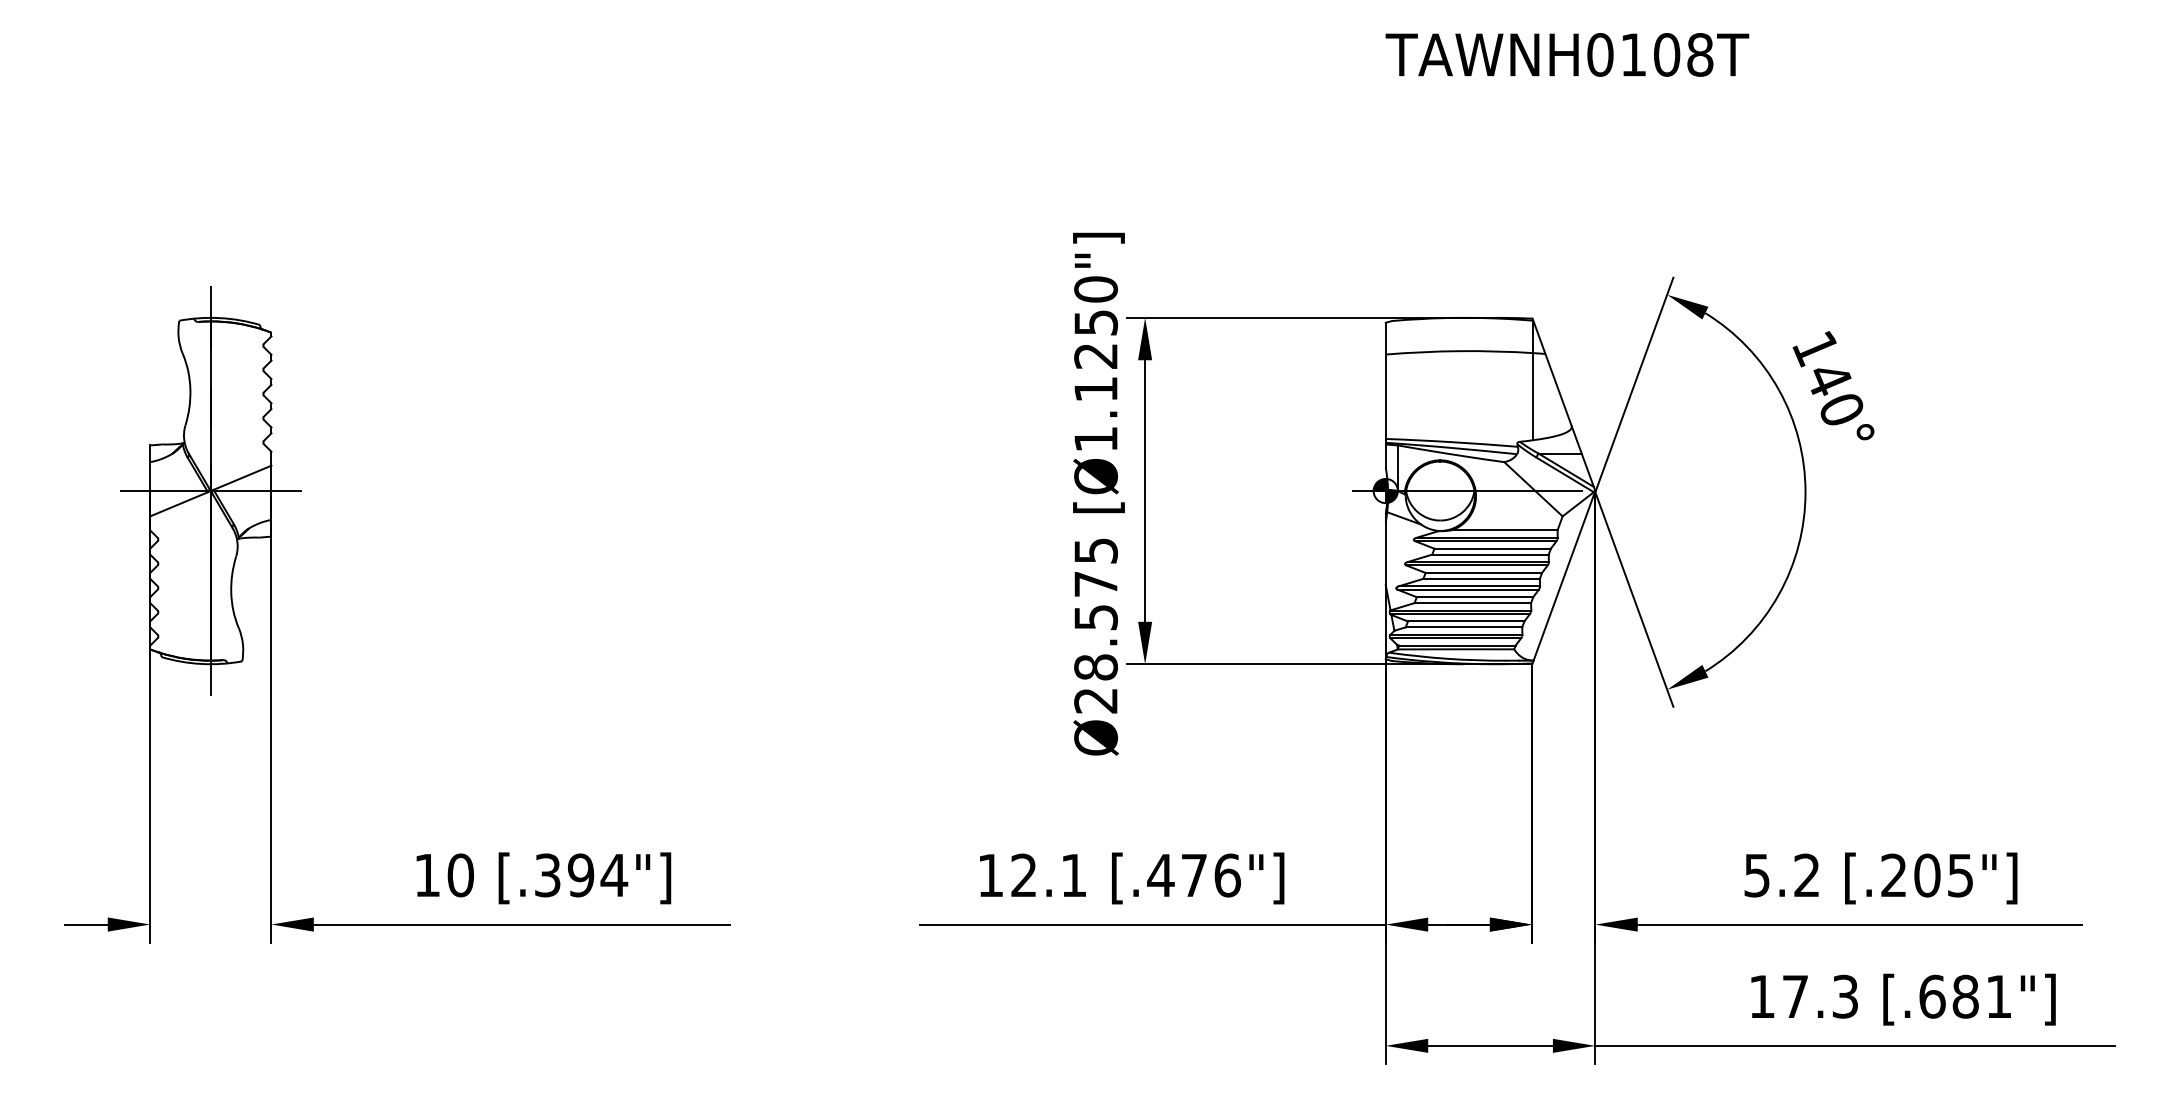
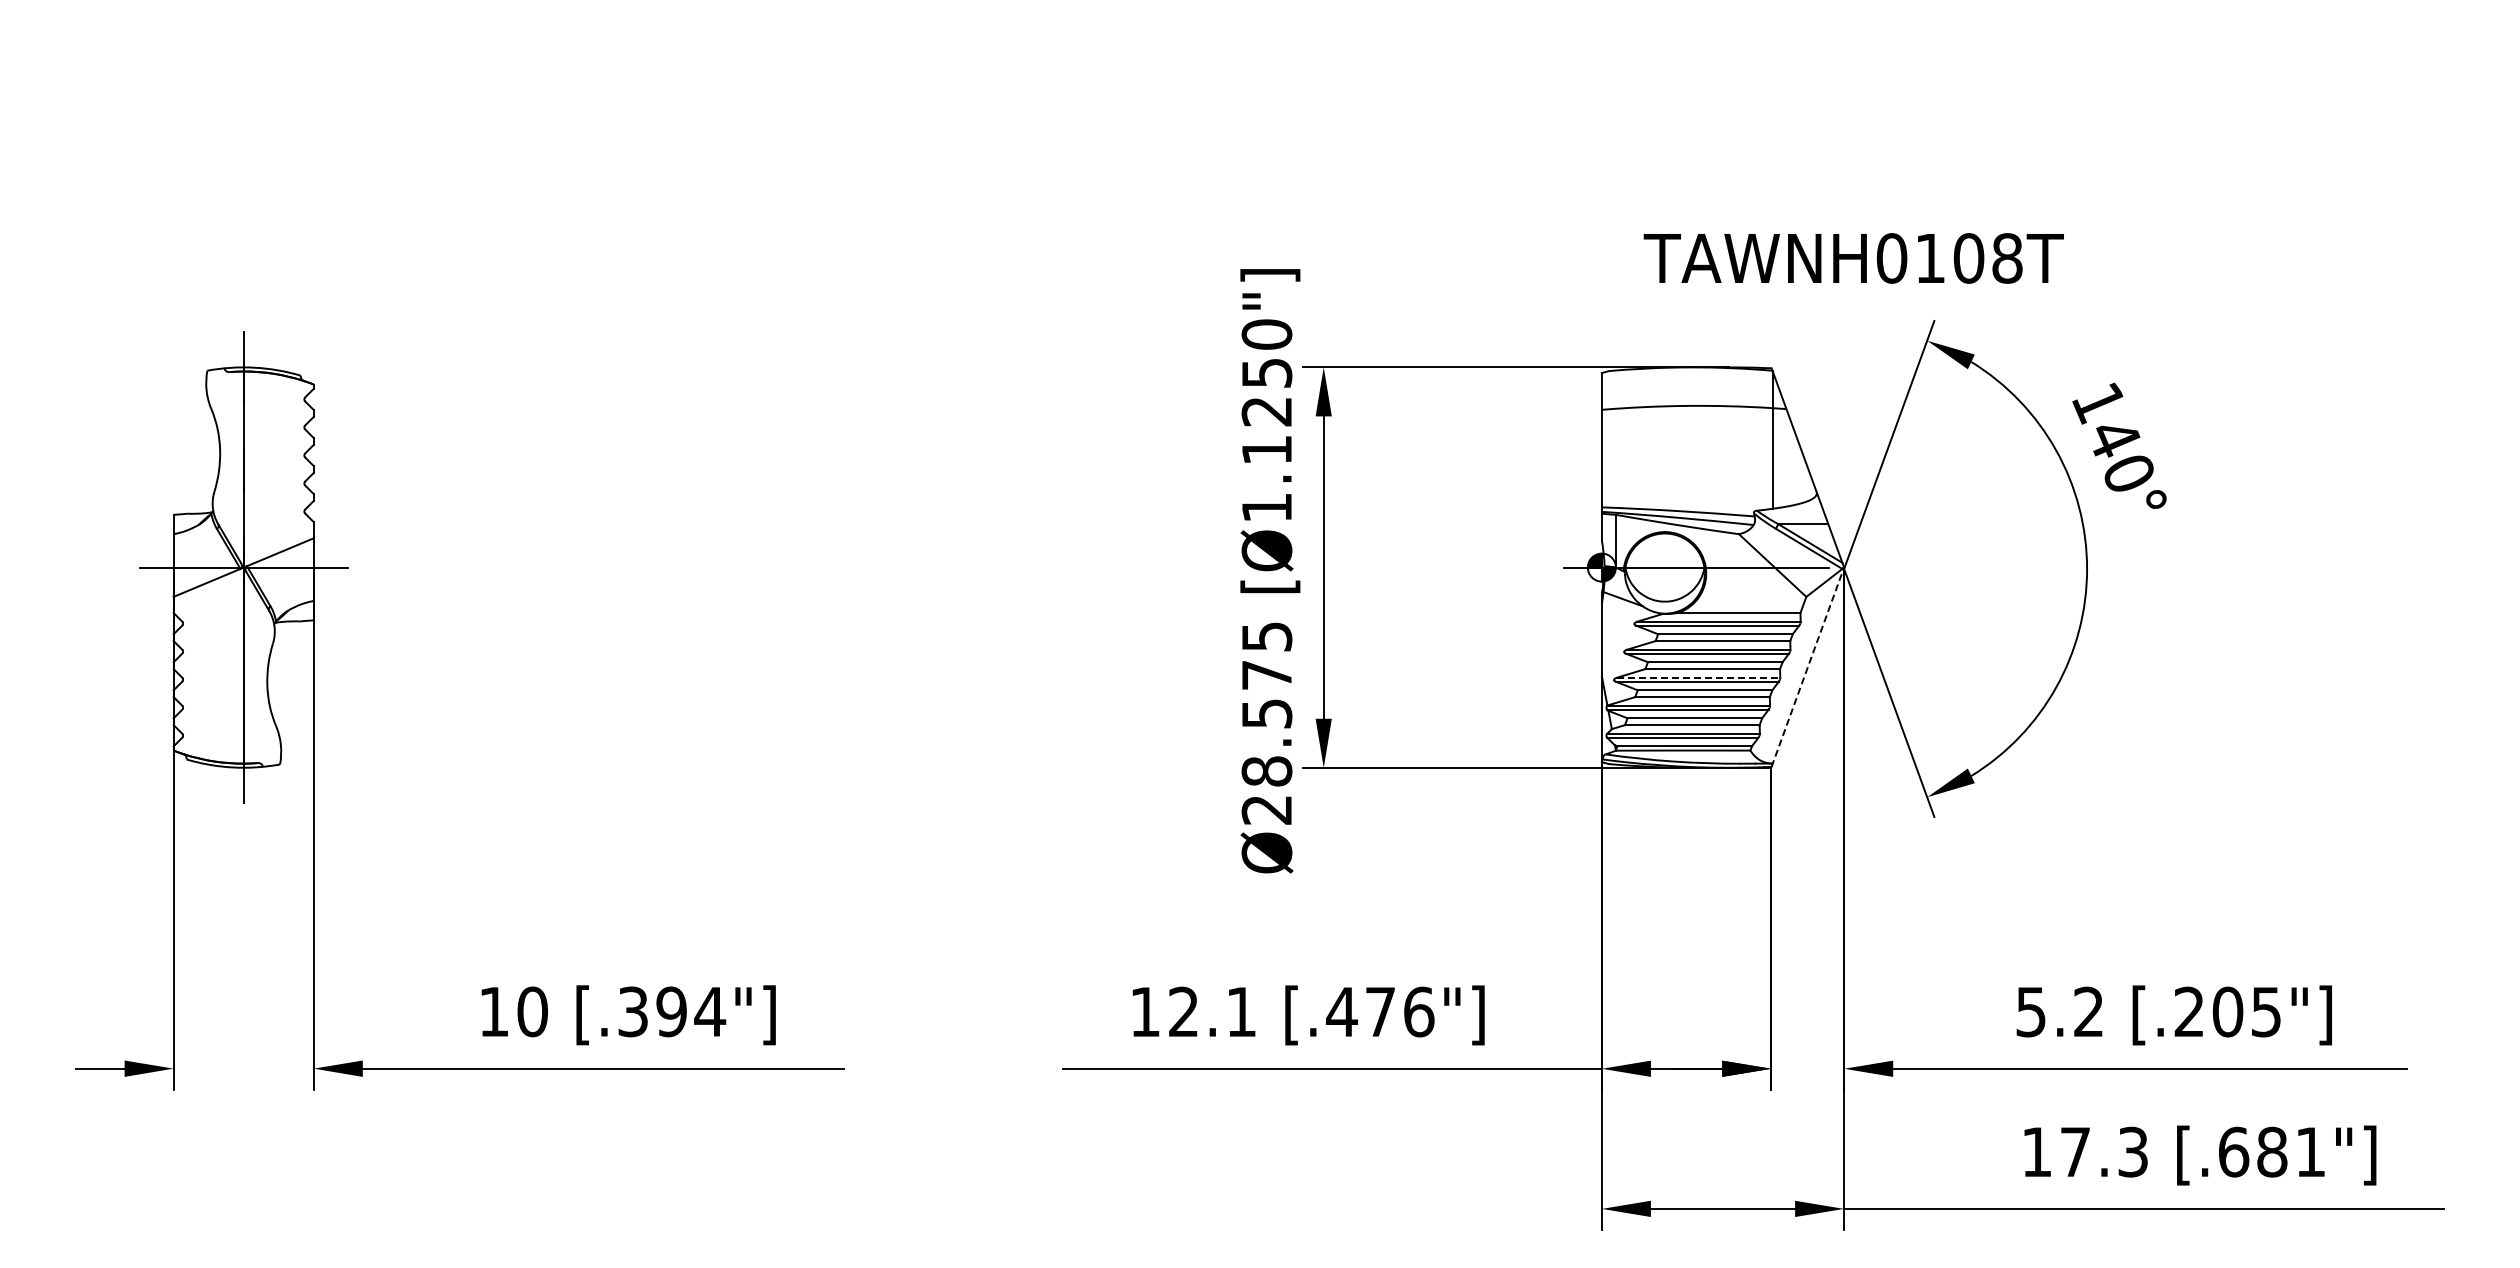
text: (1567, 54) -> (1853, 258), moved
line: (1564, 576) -> (1808, 666), solid -> dashed
line: (1469, 586) -> (1698, 677), solid -> dashed

